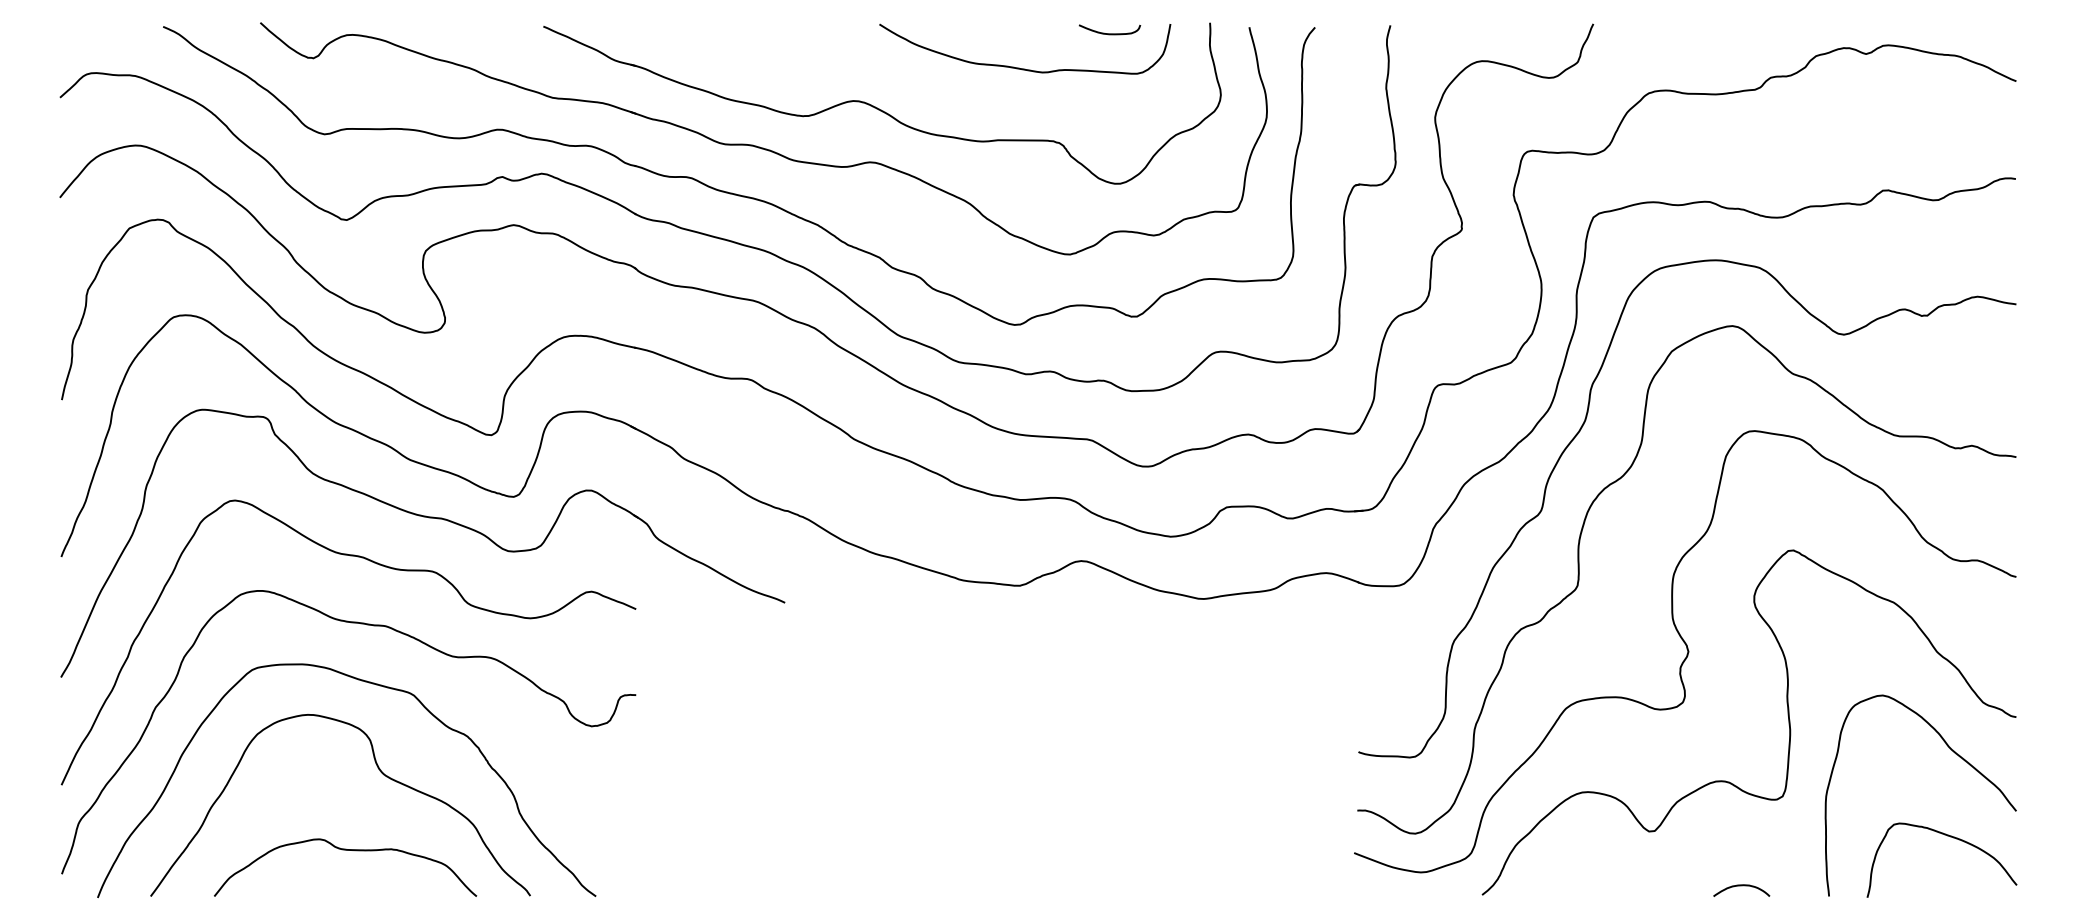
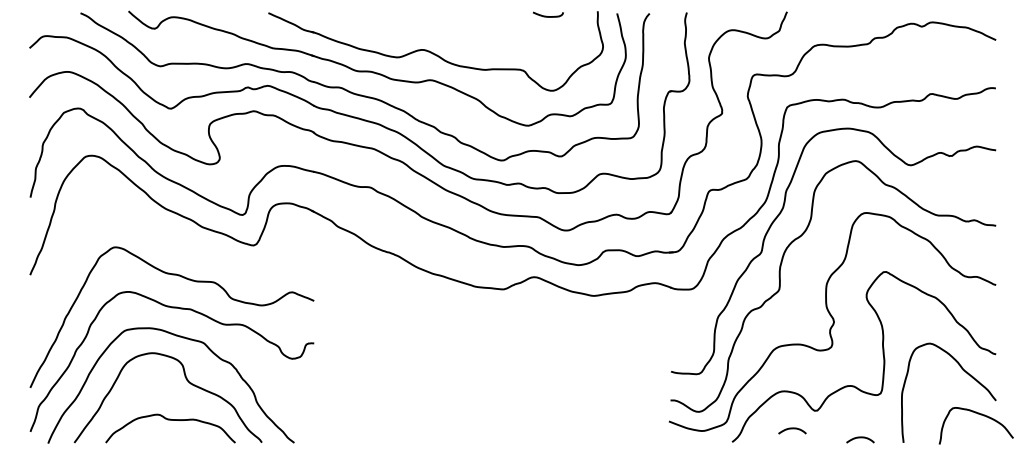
curve: (1017, 65) -> (502, 32), removed
part: (426, 519) -> (210, 256), removed
curve: (1944, 836) -> (977, 414), moved
curve: (1604, 869) -> (792, 429), added

